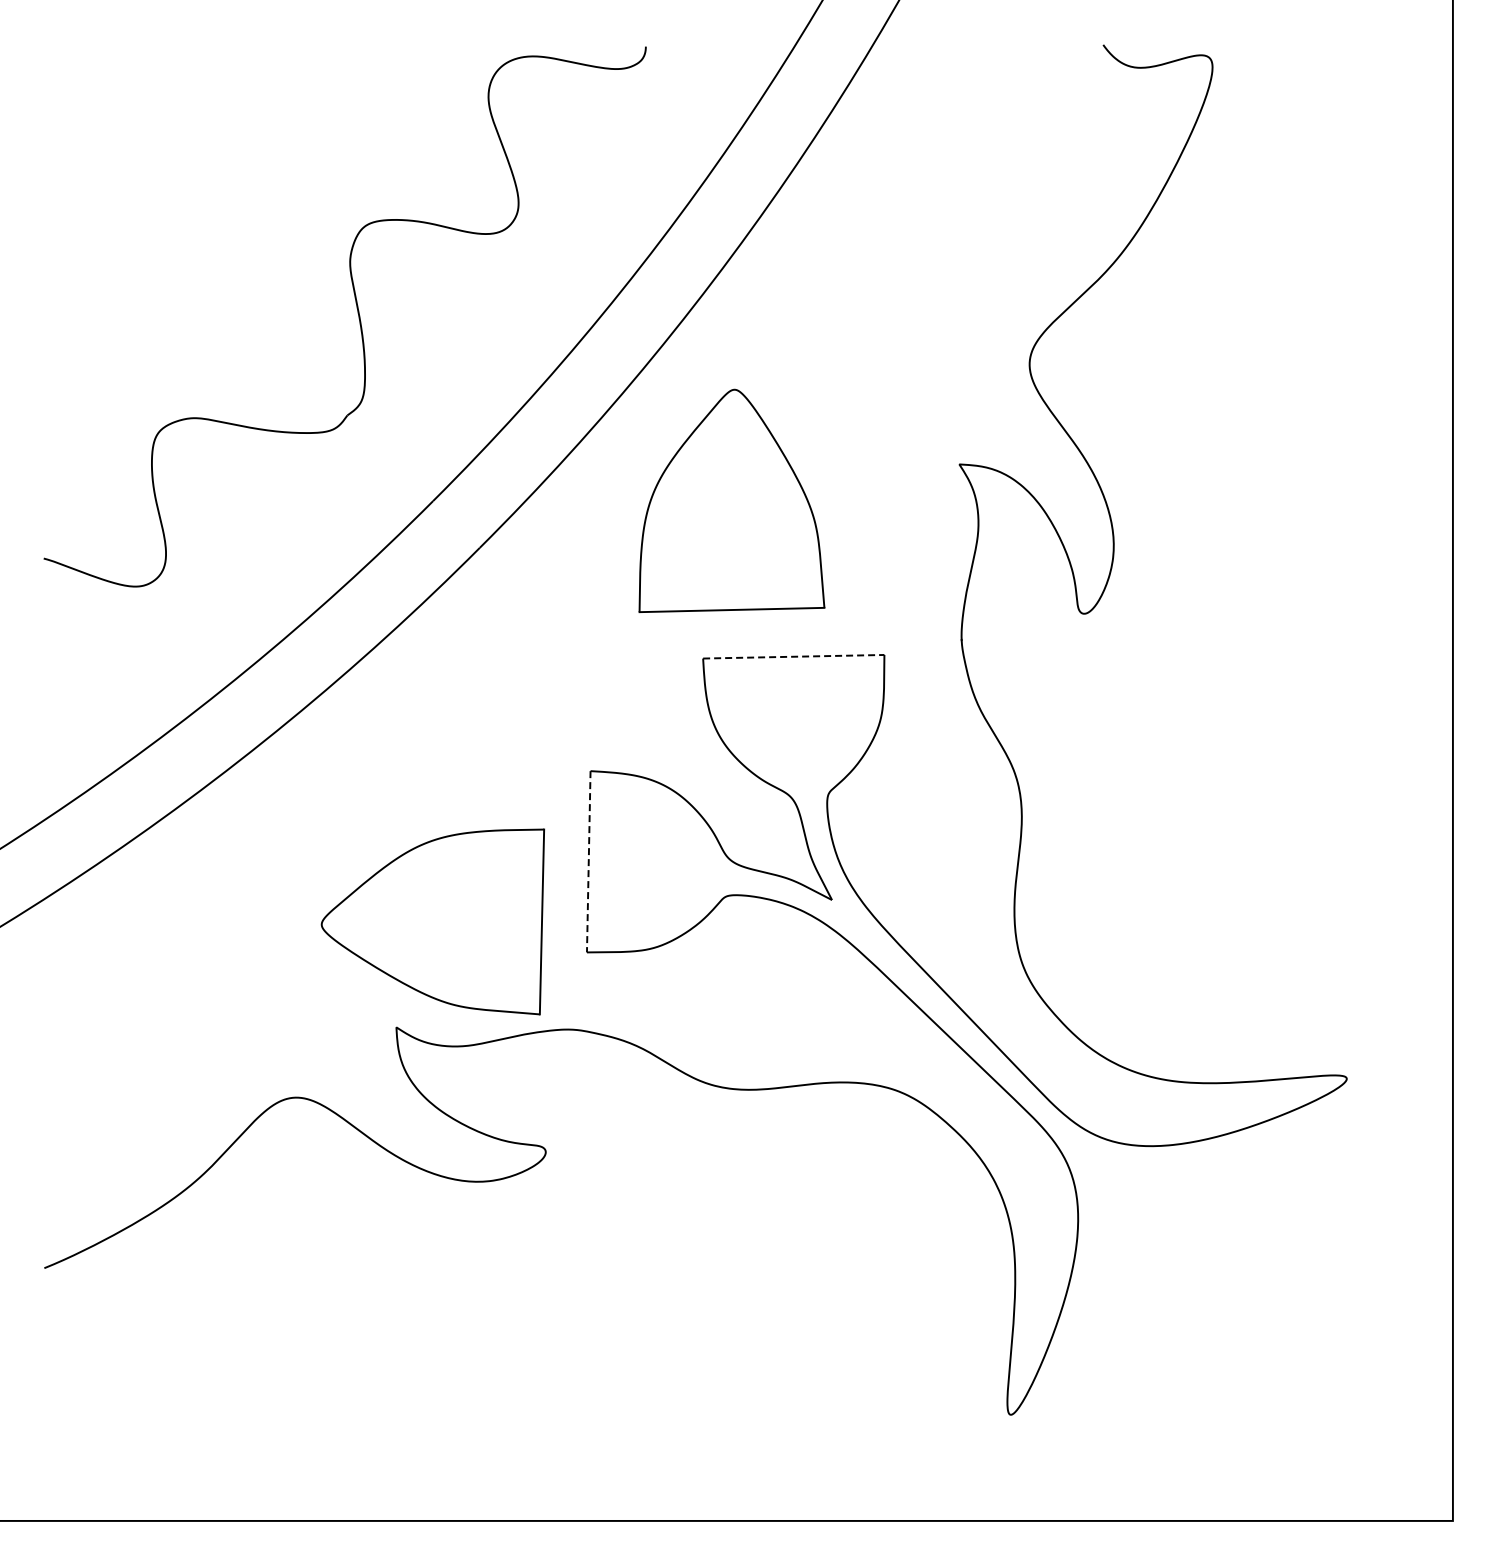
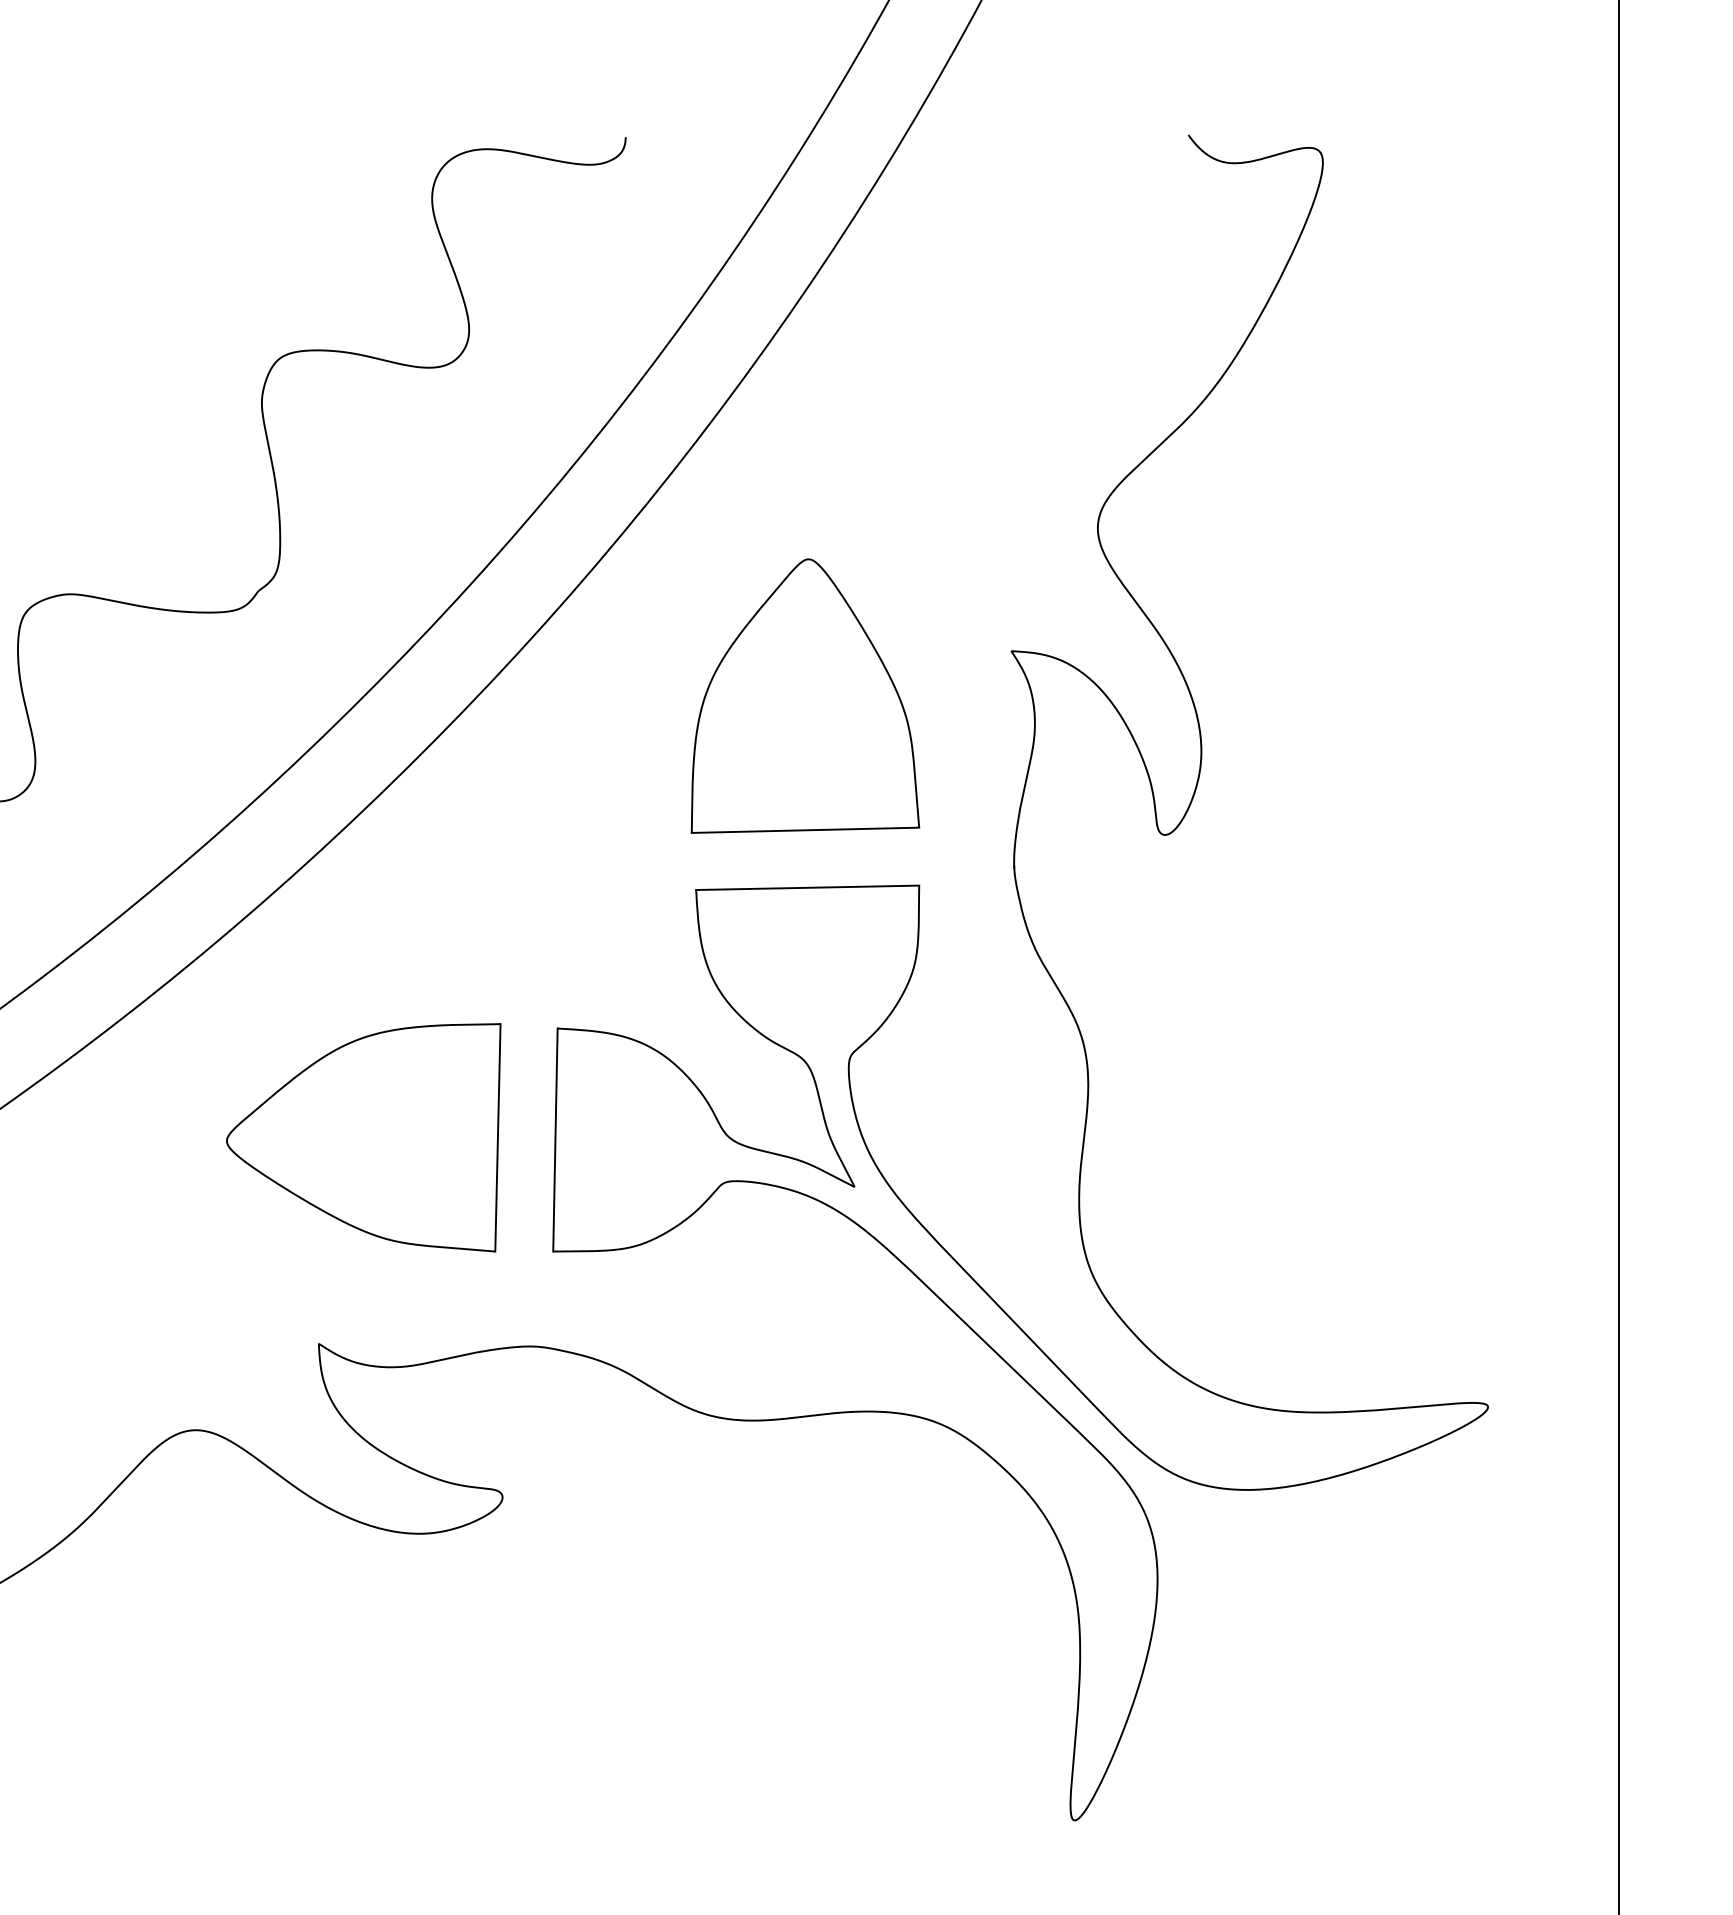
part: (731, 500) -> (804, 695), moved
line: (793, 656) -> (807, 887), dashed -> solid
line: (588, 861) -> (555, 1139), dashed -> solid
part: (432, 921) -> (363, 1137), moved

